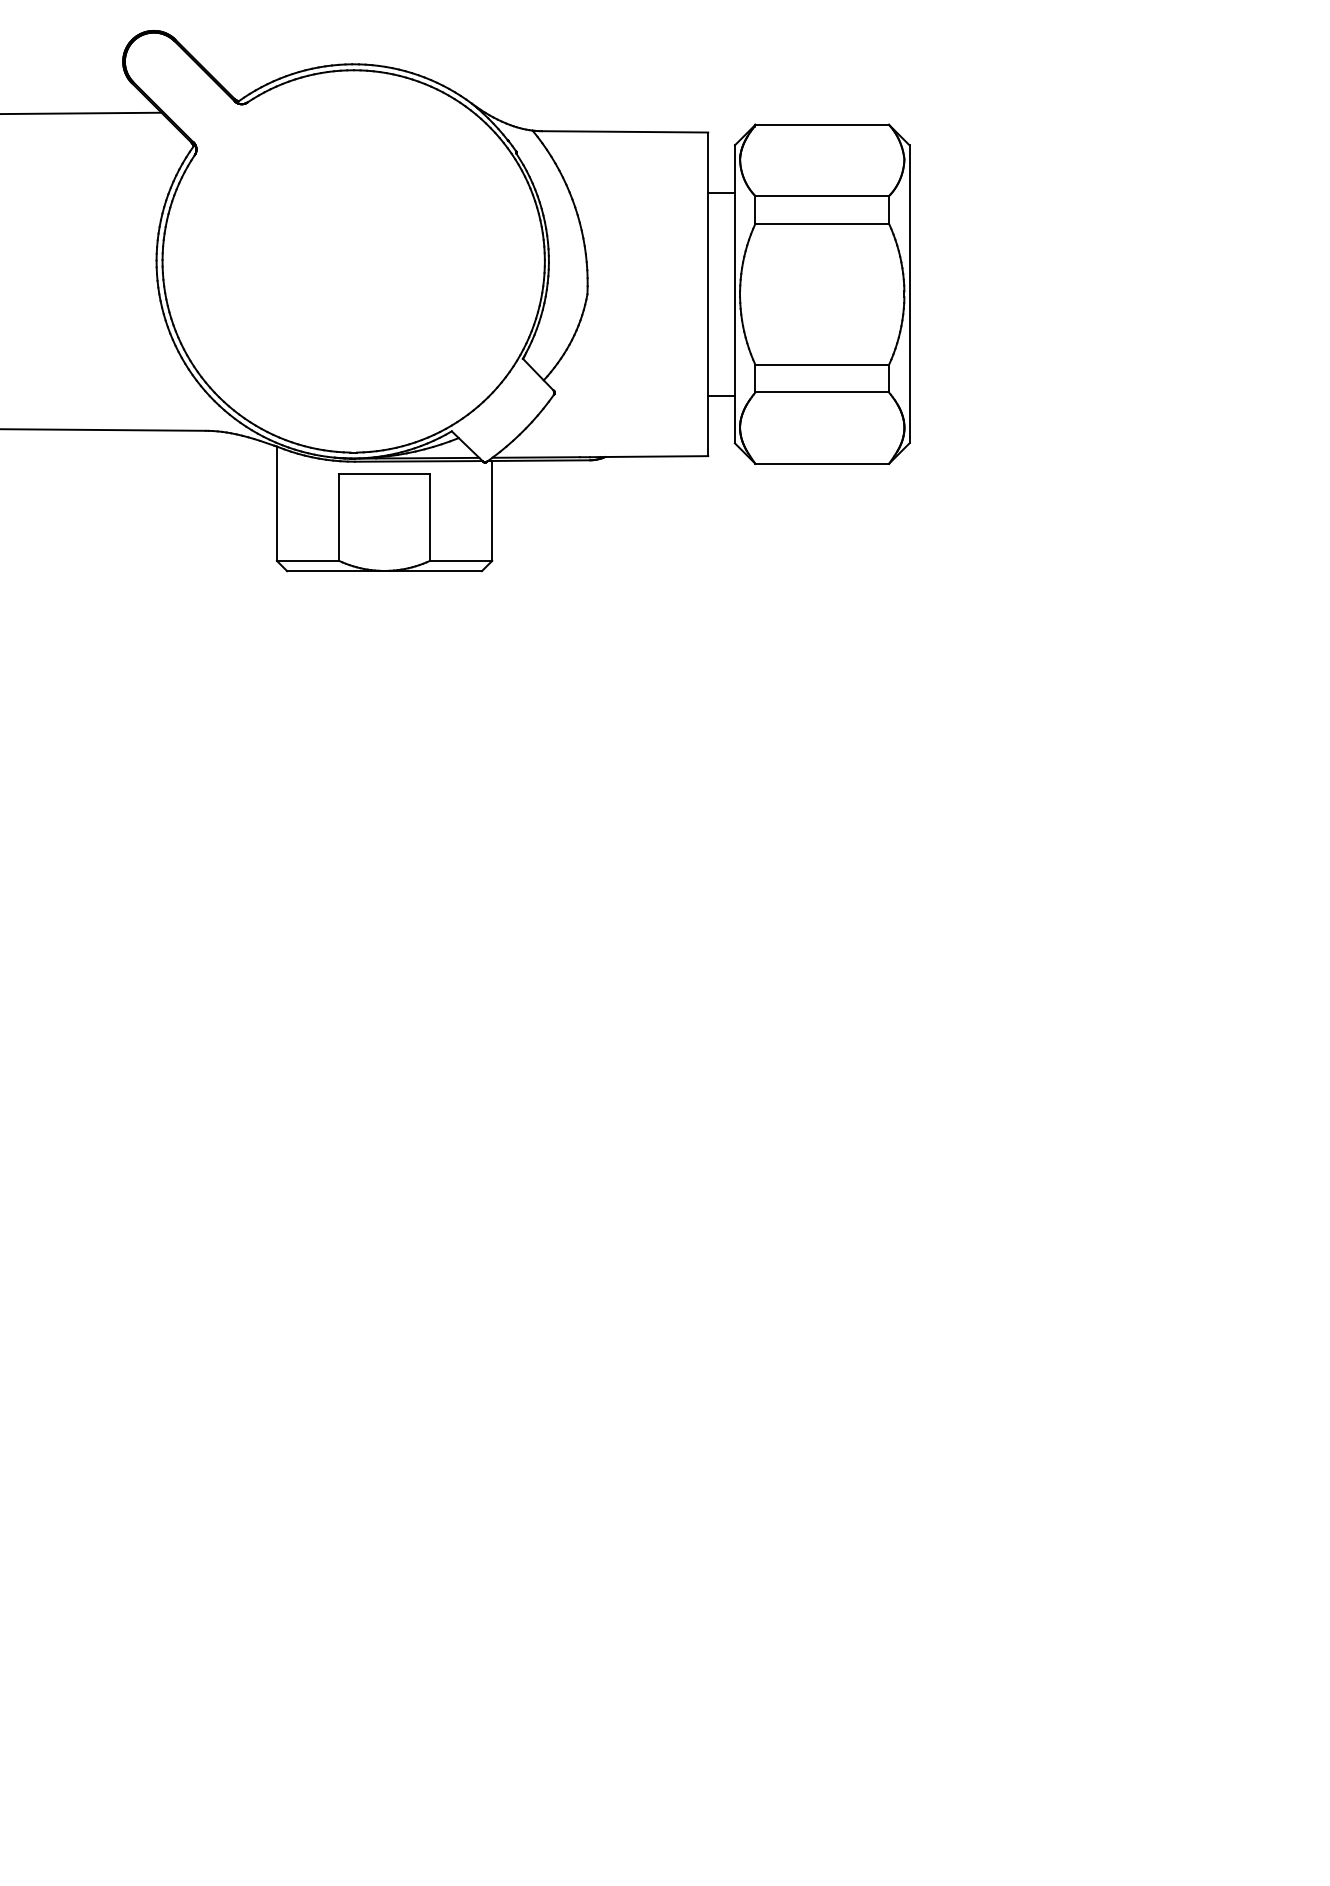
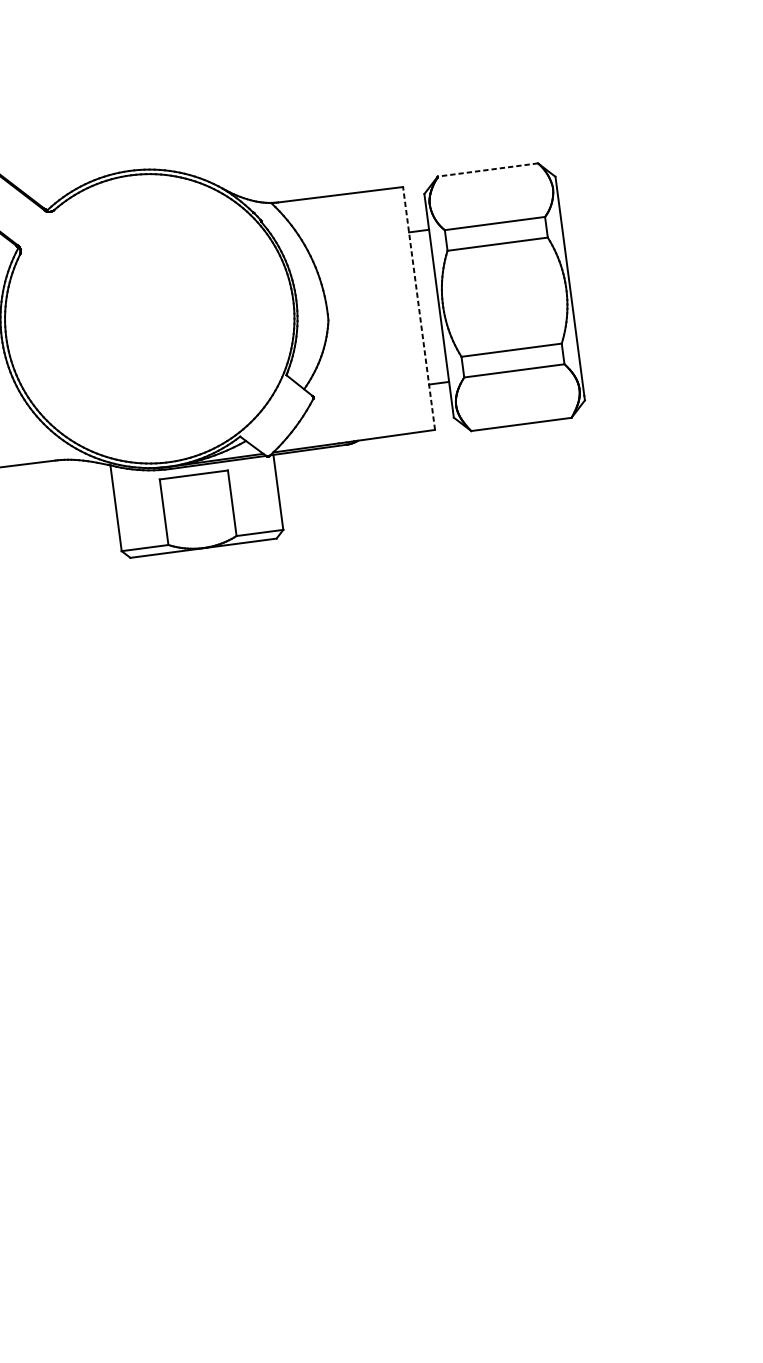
line: (822, 124) -> (488, 169), solid -> dashed
line: (708, 294) -> (419, 308), solid -> dashed

